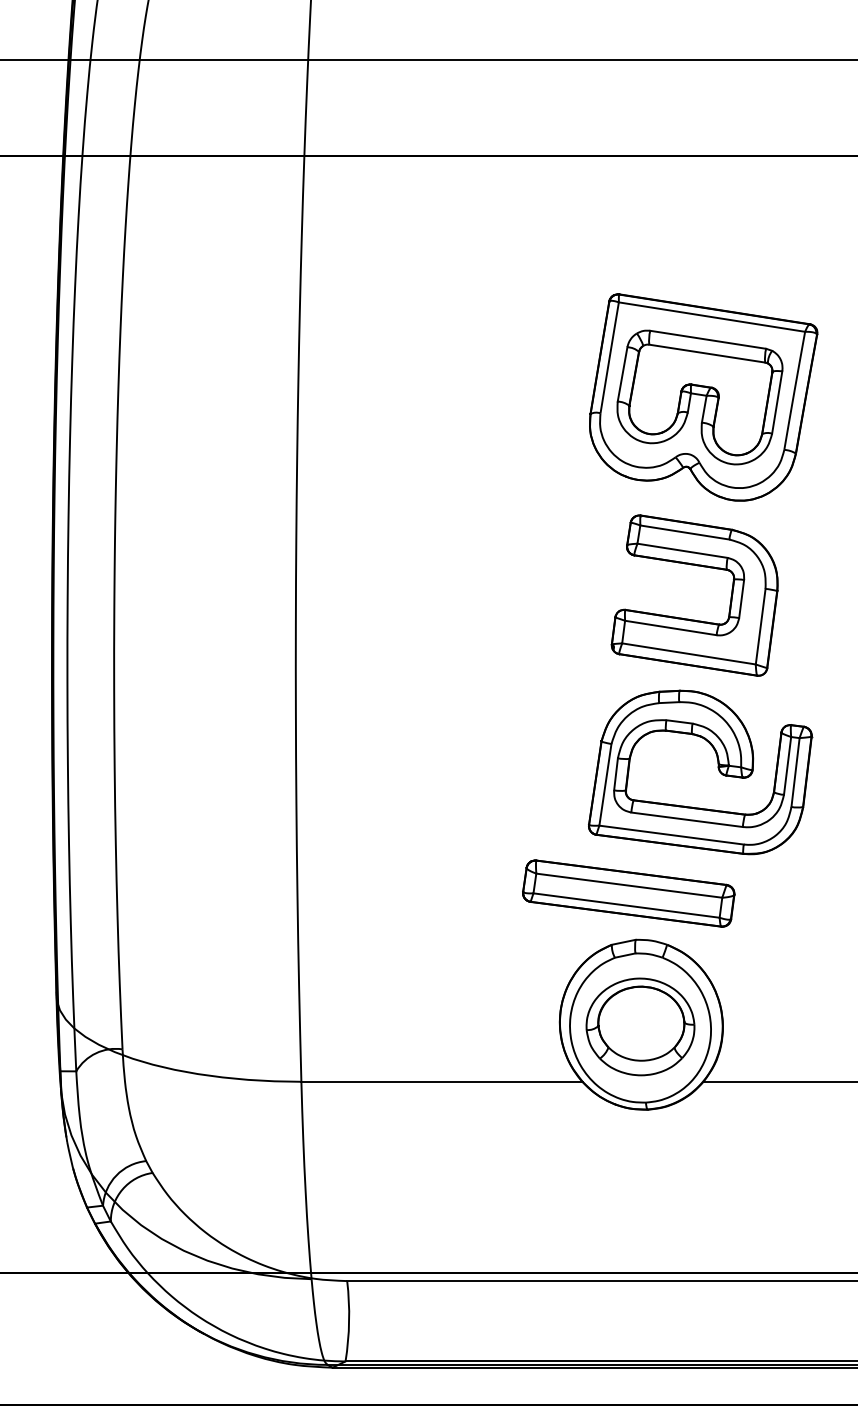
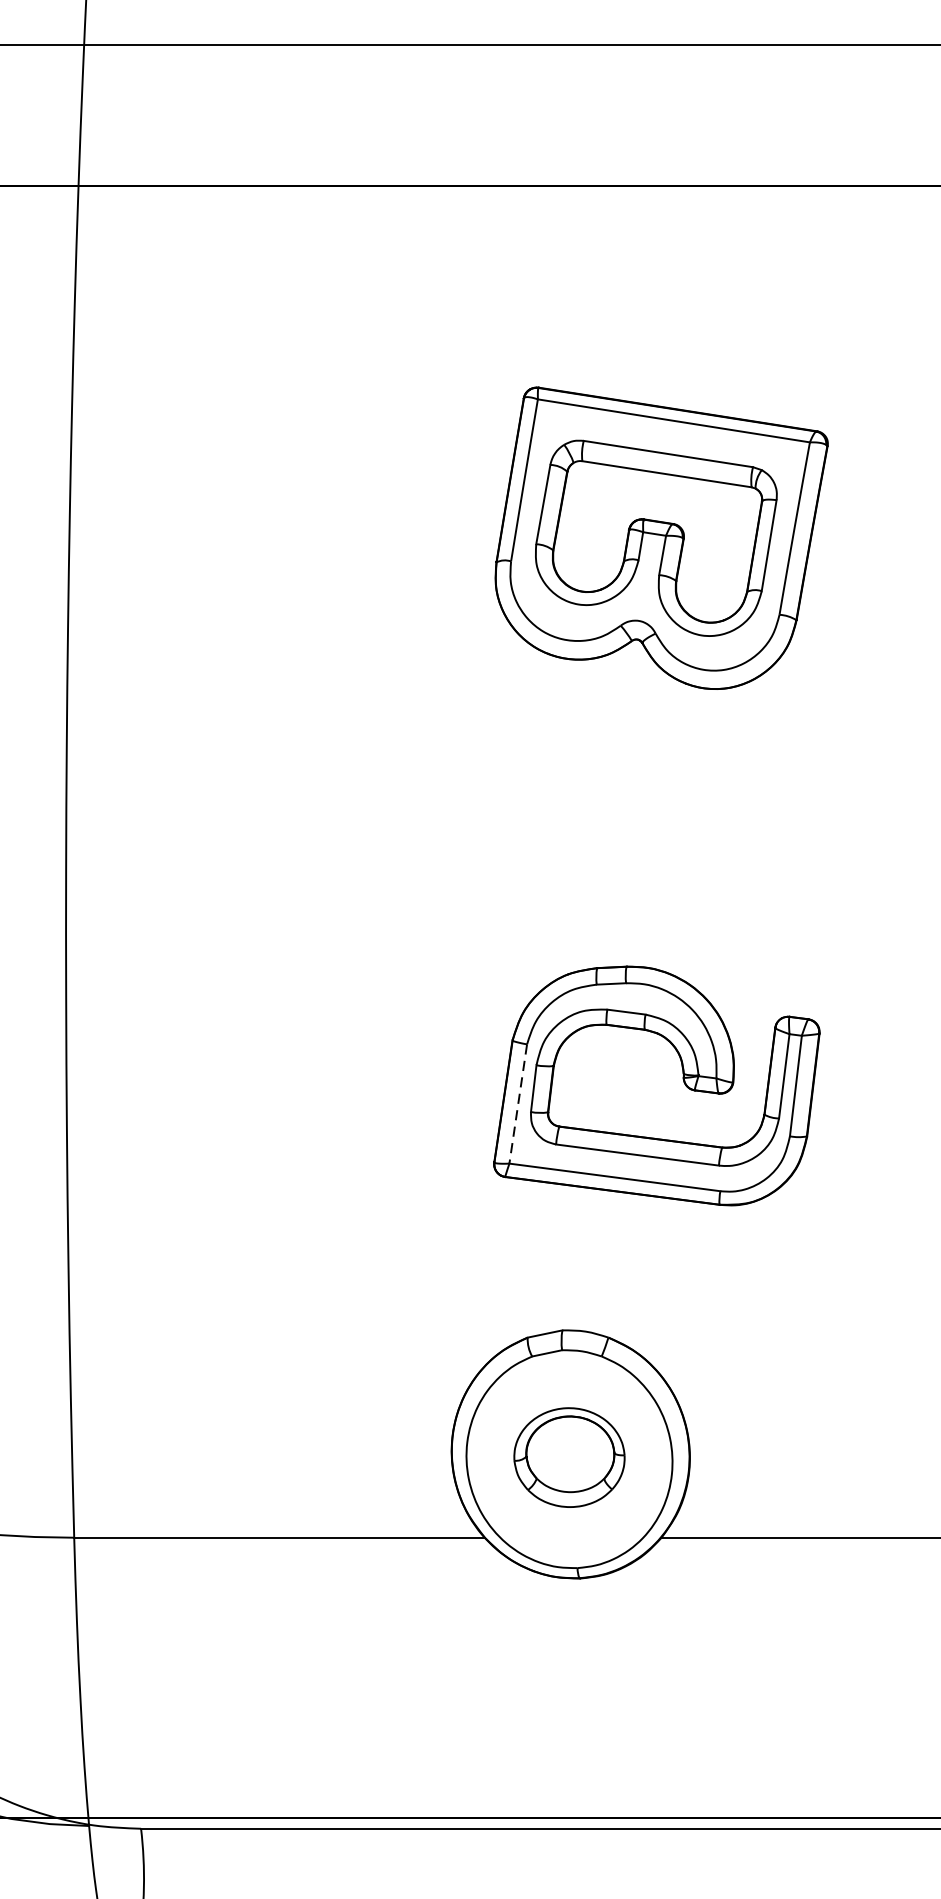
part: (688, 618) -> (639, 861), removed
line: (605, 785) -> (518, 1104), solid -> dashed
part: (628, 893) -> (551, 1262), removed
part: (640, 1026) -> (569, 1456), size x0.7

